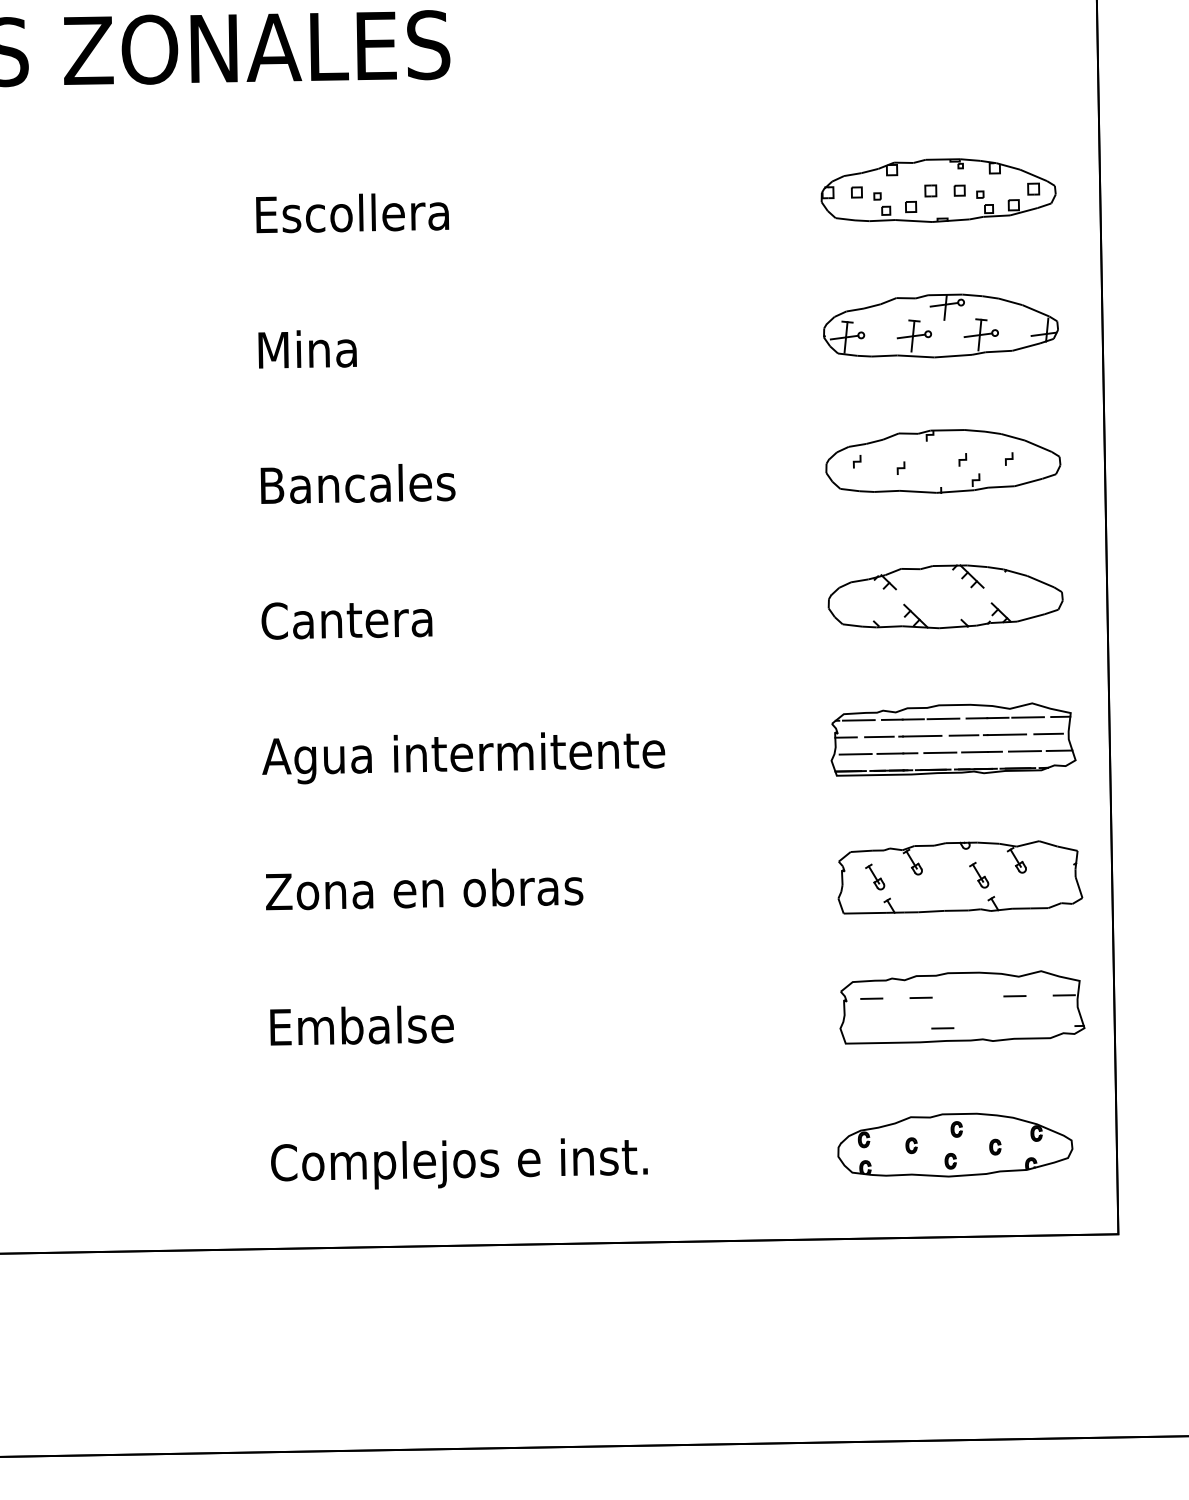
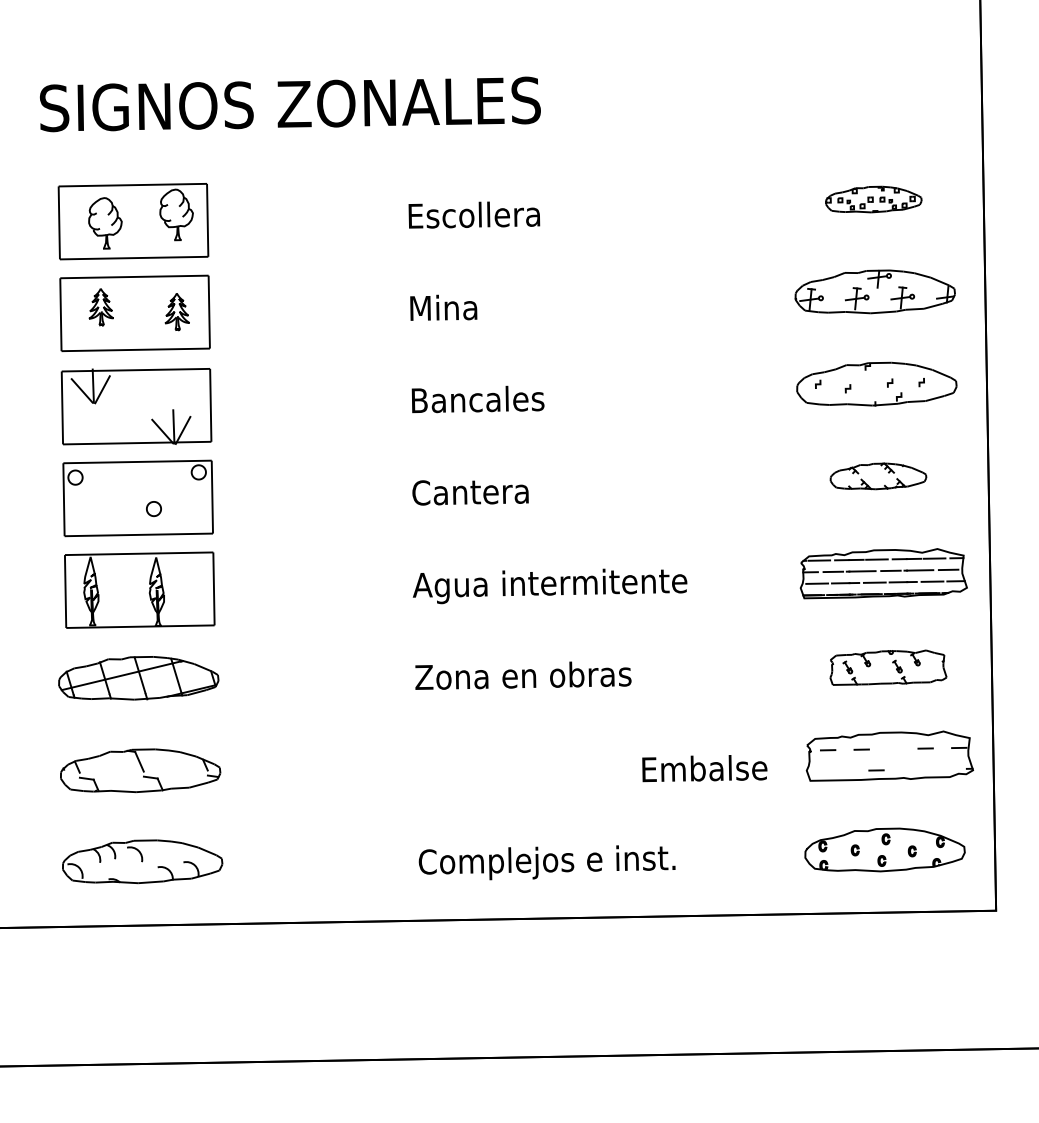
part: (938, 190) -> (873, 199), size x0.6
part: (945, 596) -> (878, 476), size x0.6
part: (960, 877) -> (888, 667), size x0.7
text: (361, 1025) -> (704, 768), moved

